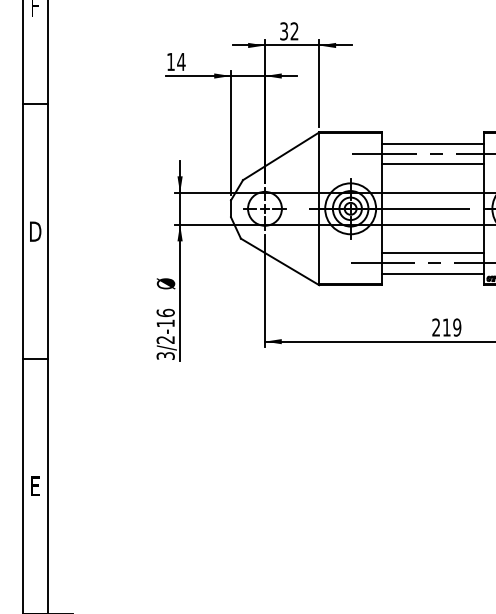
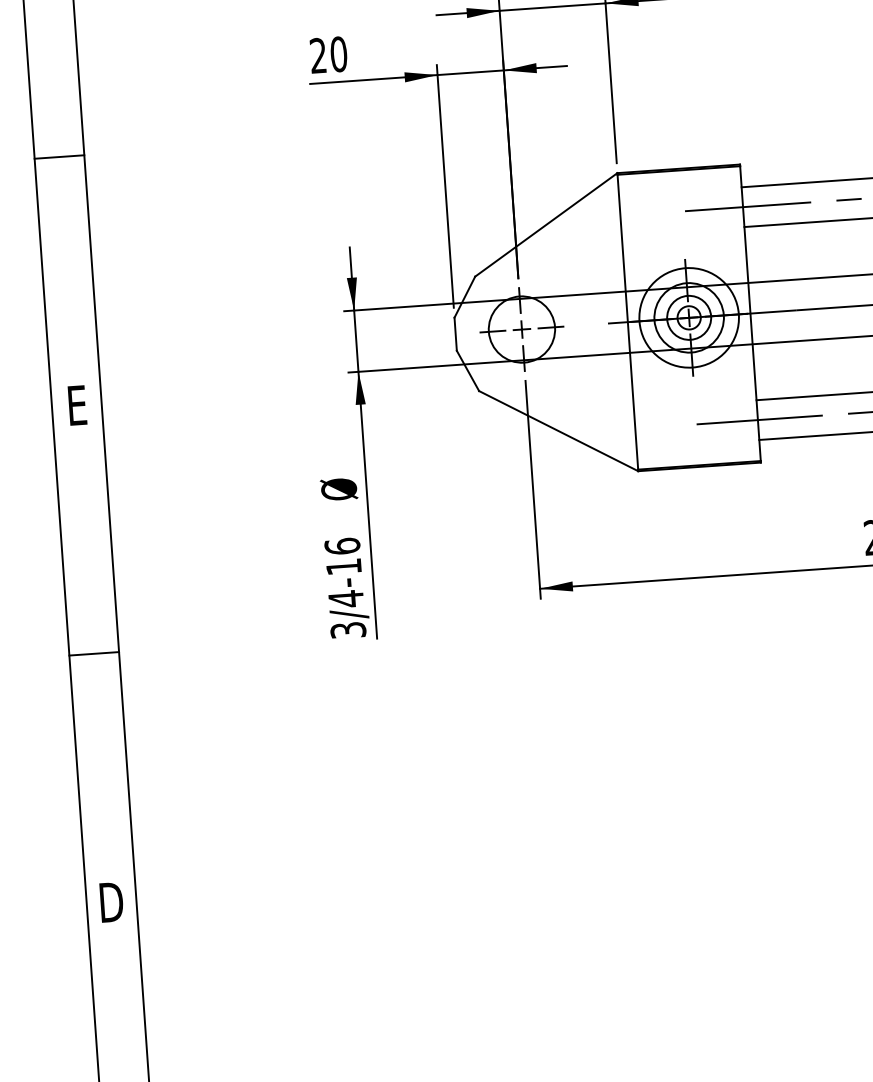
text: (176, 61) -> (329, 54), 14 -> 20
text: (35, 231) -> (77, 405), D -> E
text: (165, 339) -> (345, 598), 3/2-16 -> 3/4-16
text: (35, 486) -> (112, 902), E -> D

